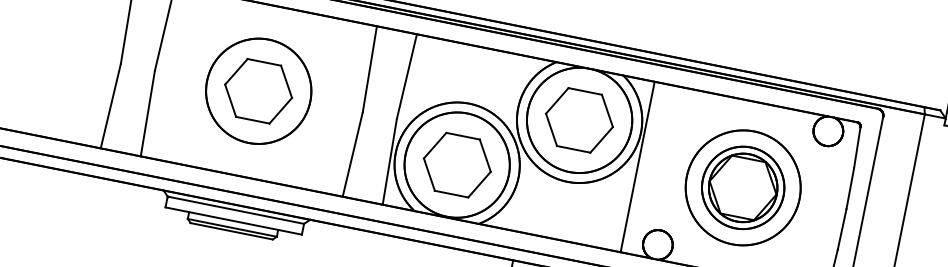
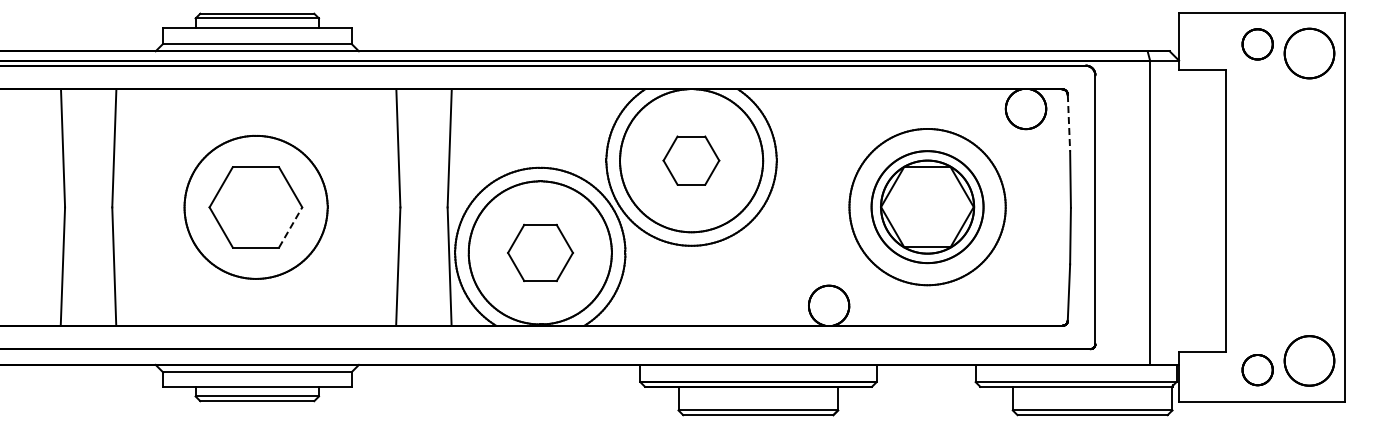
line: (280, 110) -> (290, 227), solid -> dashed
part: (579, 120) -> (691, 160), size x0.6
line: (857, 148) -> (1069, 123), solid -> dashed
part: (457, 164) -> (540, 252), size x0.7
line: (637, 167) -> (781, 207), removed

